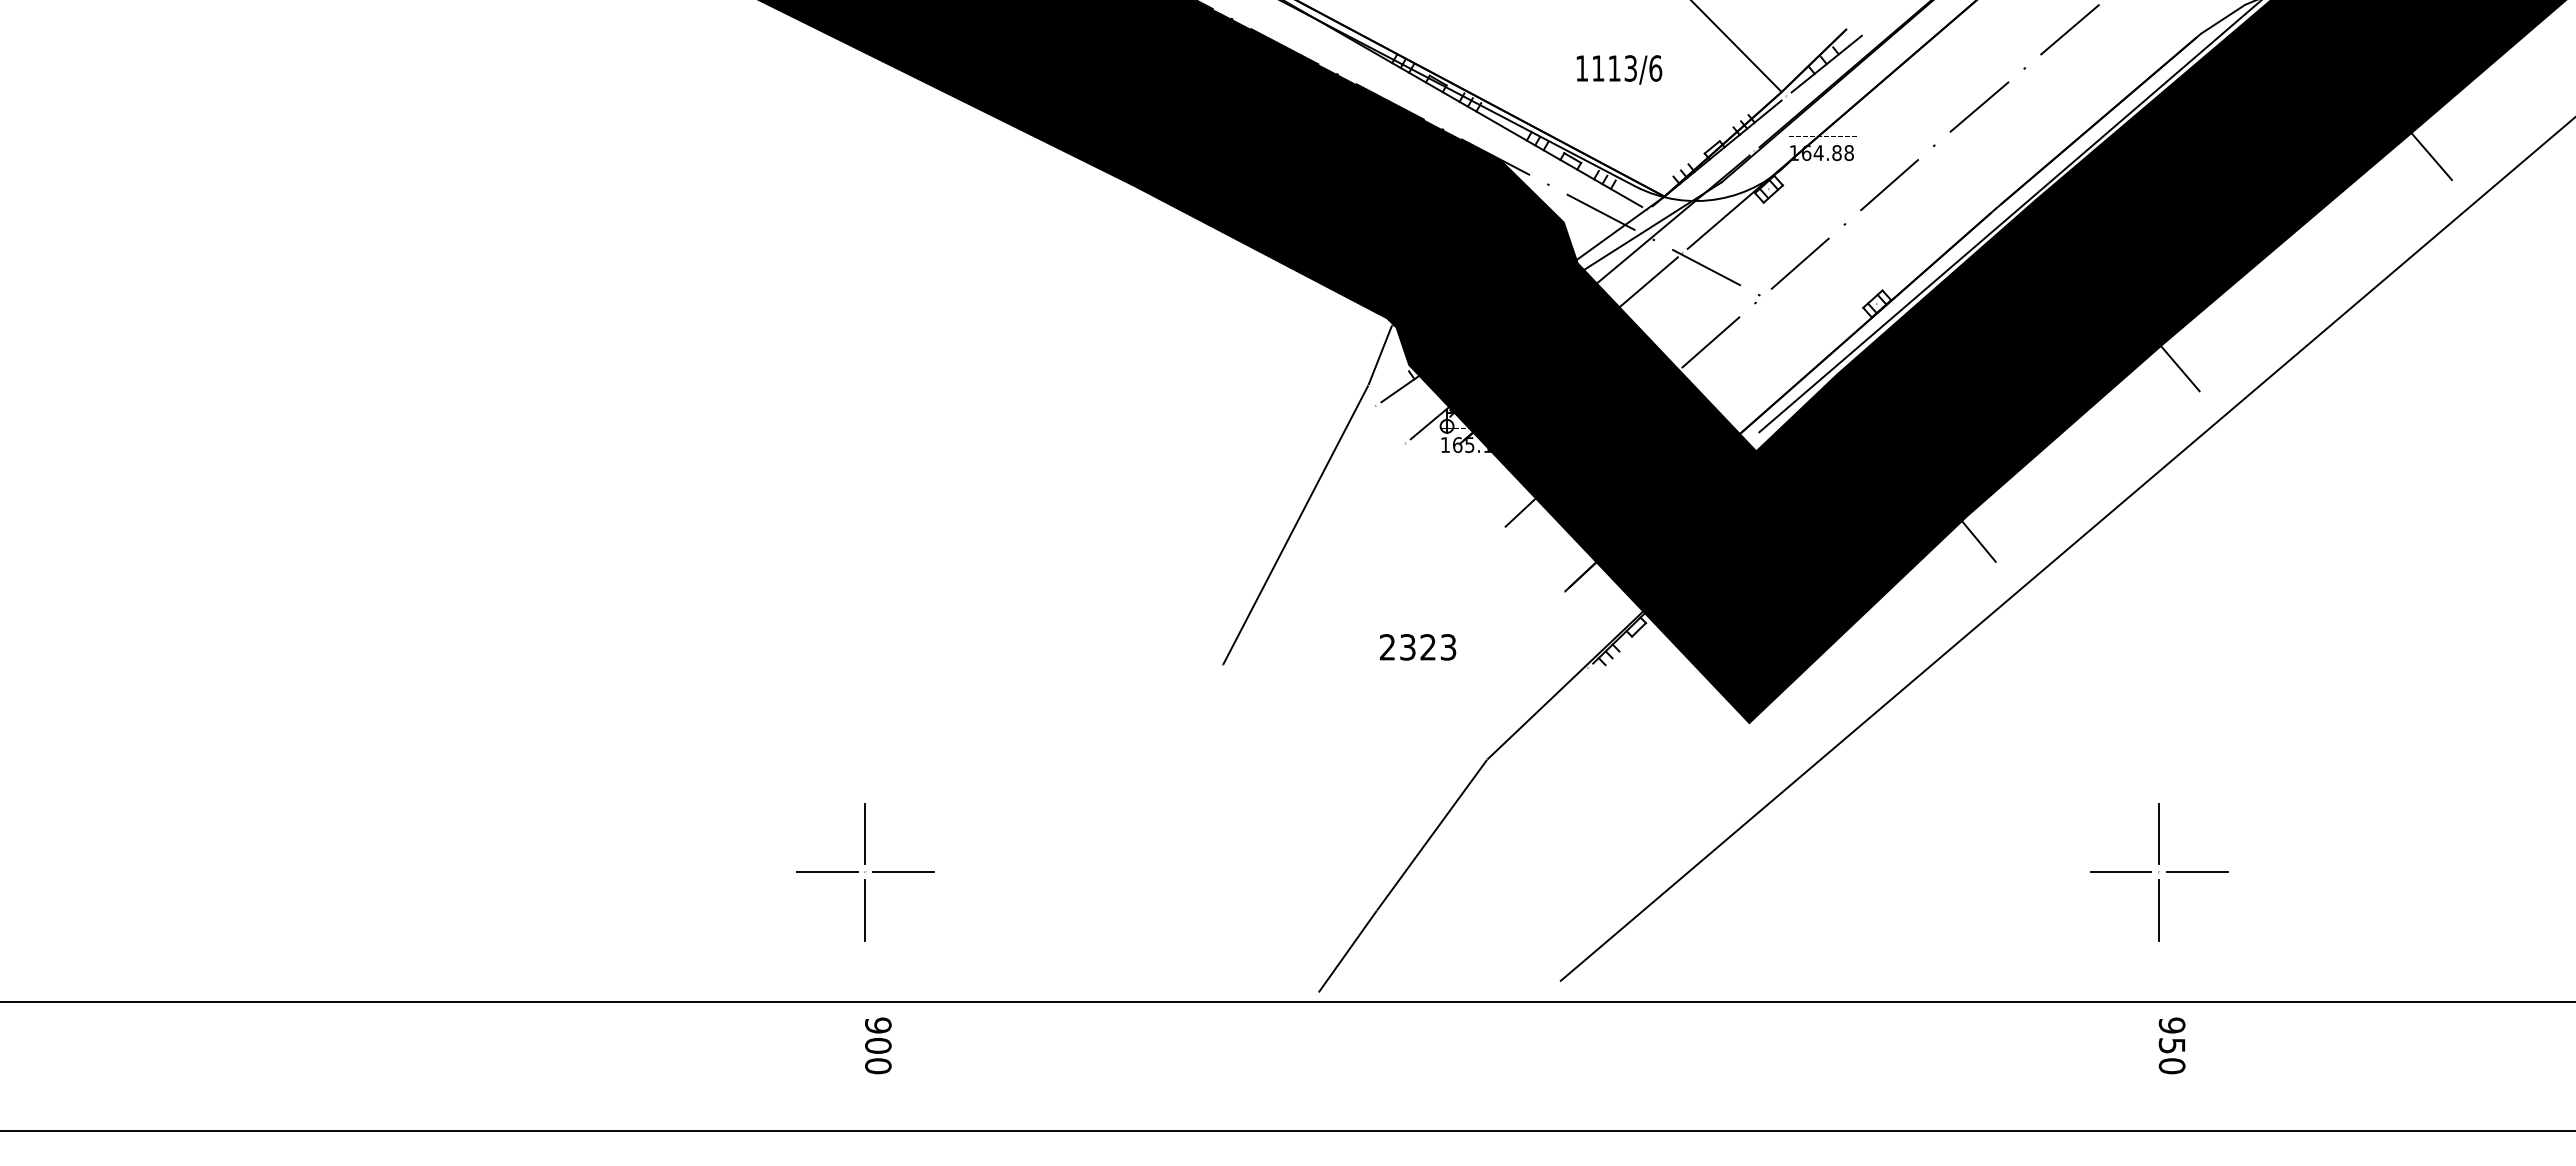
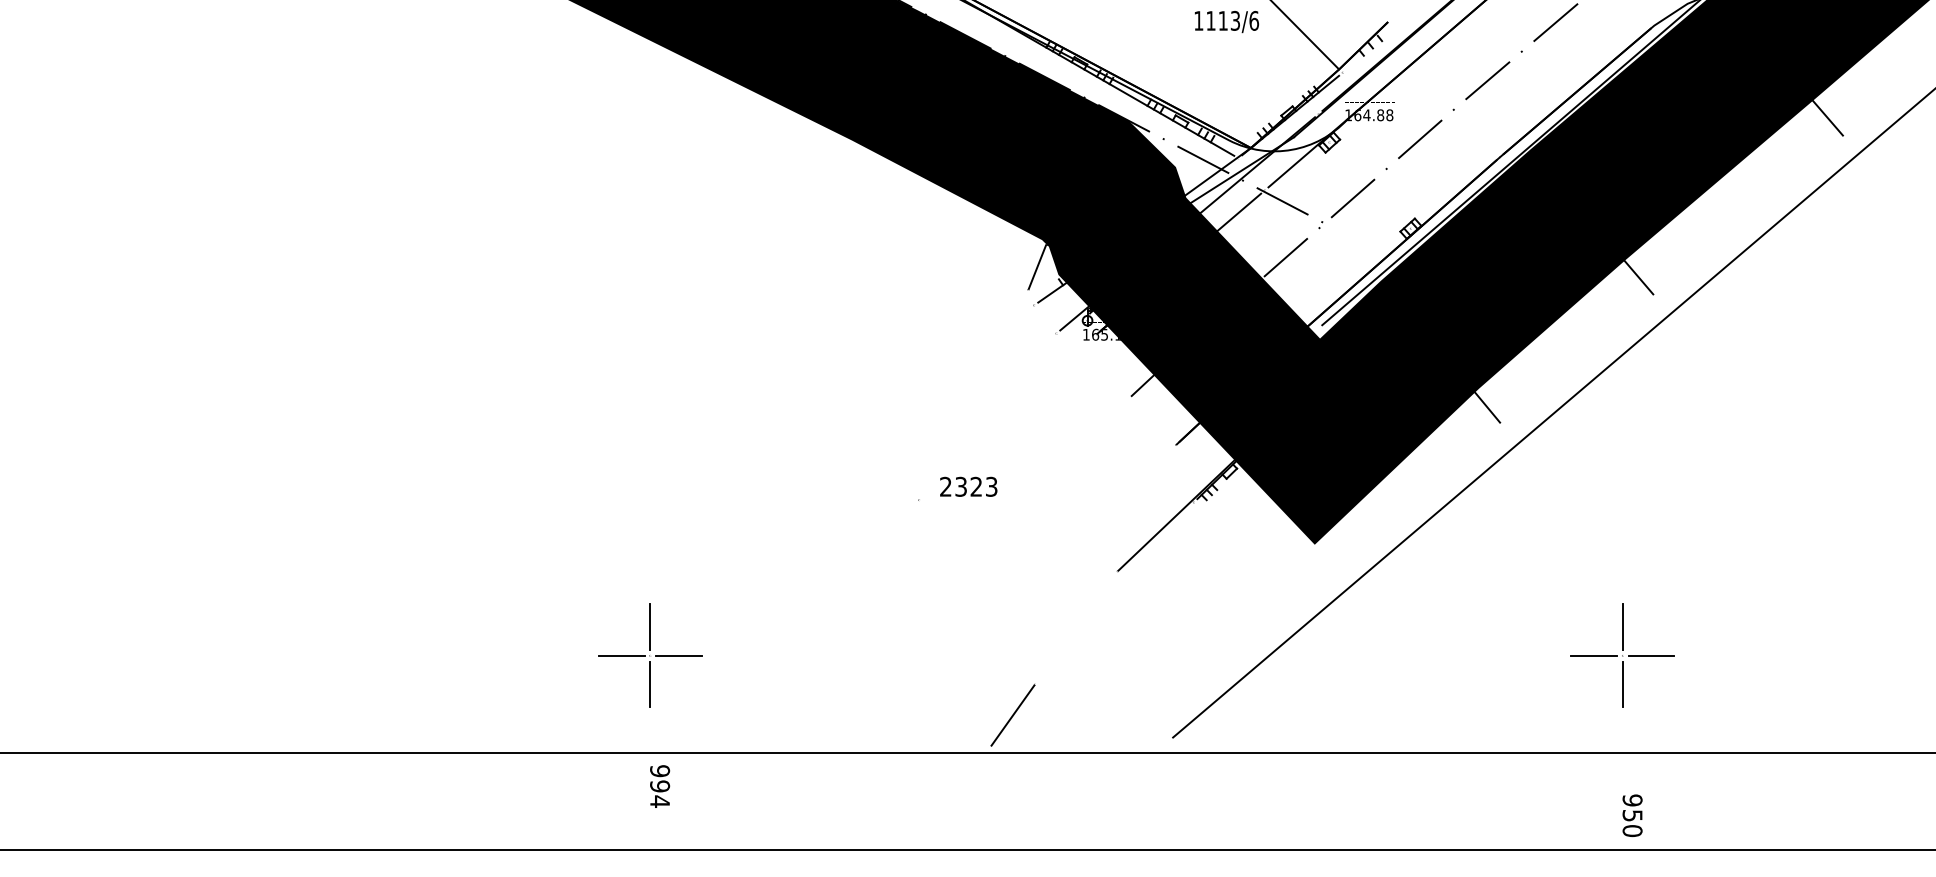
line: (1826, 63) -> (1372, 47), removed
text: (1619, 69) -> (1226, 21), moved
line: (1295, 524) -> (973, 394), removed
text: (1417, 647) -> (968, 486), moved
line: (1431, 834) -> (1075, 627), removed
text: (2171, 1045) -> (1632, 815), moved
text: (878, 1055) -> (660, 793), 900 -> 994

